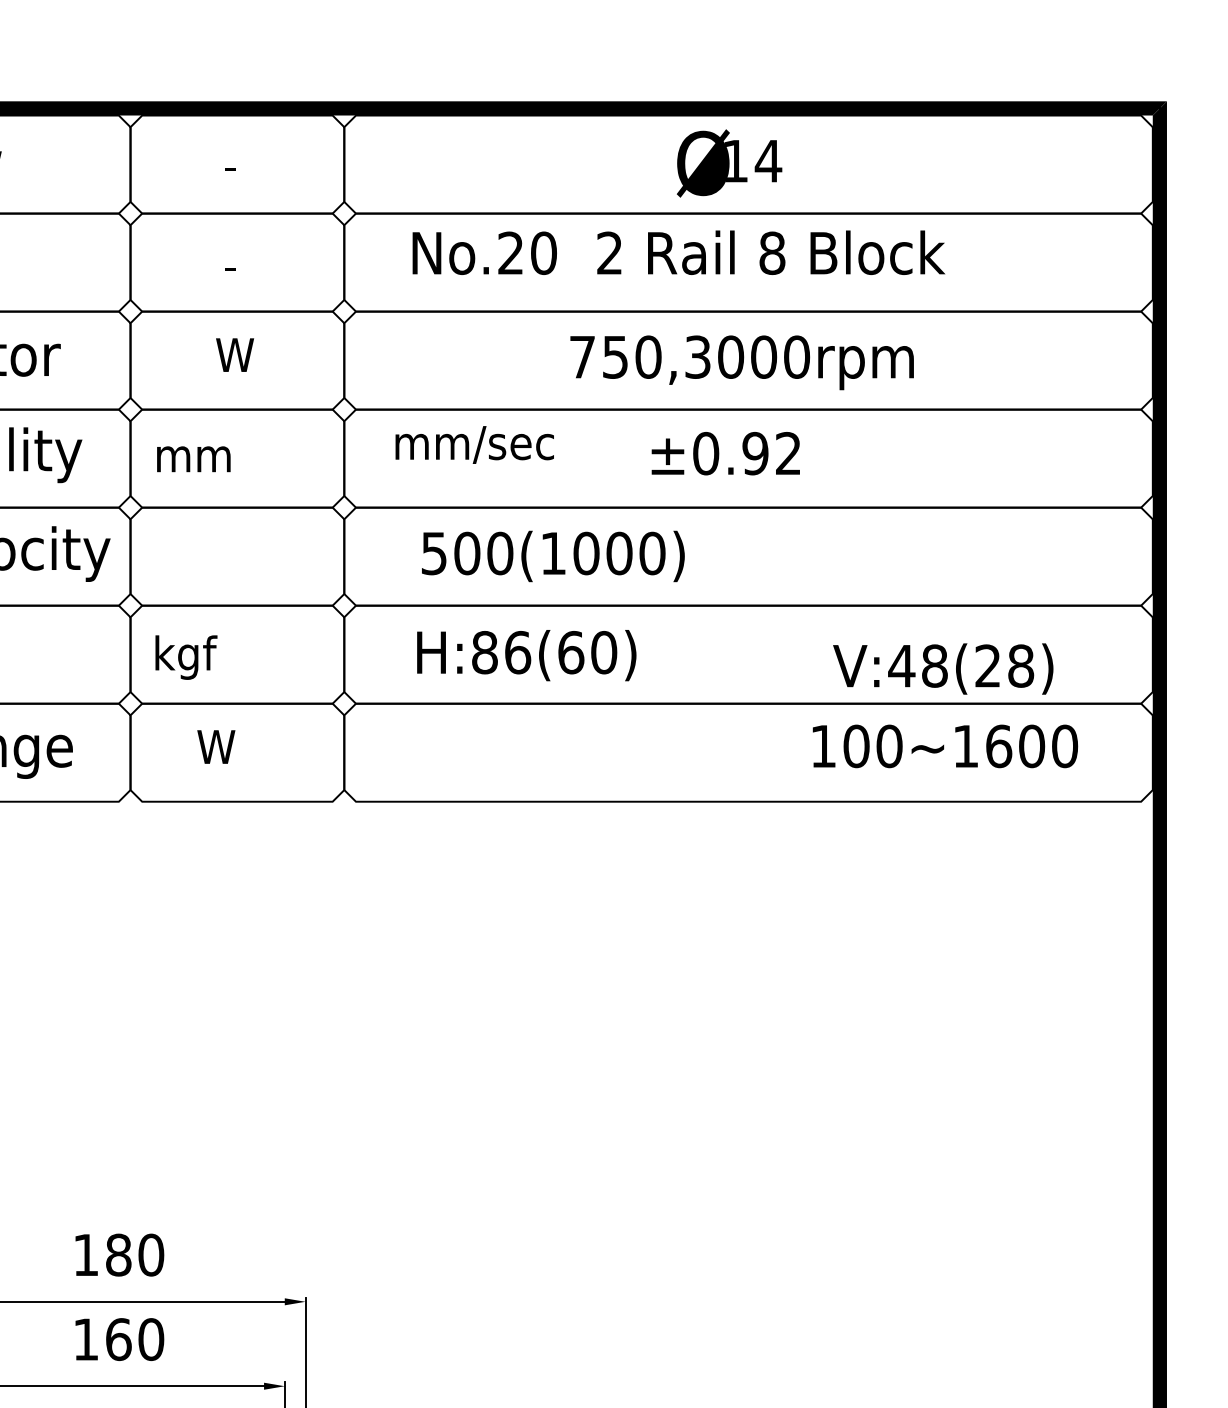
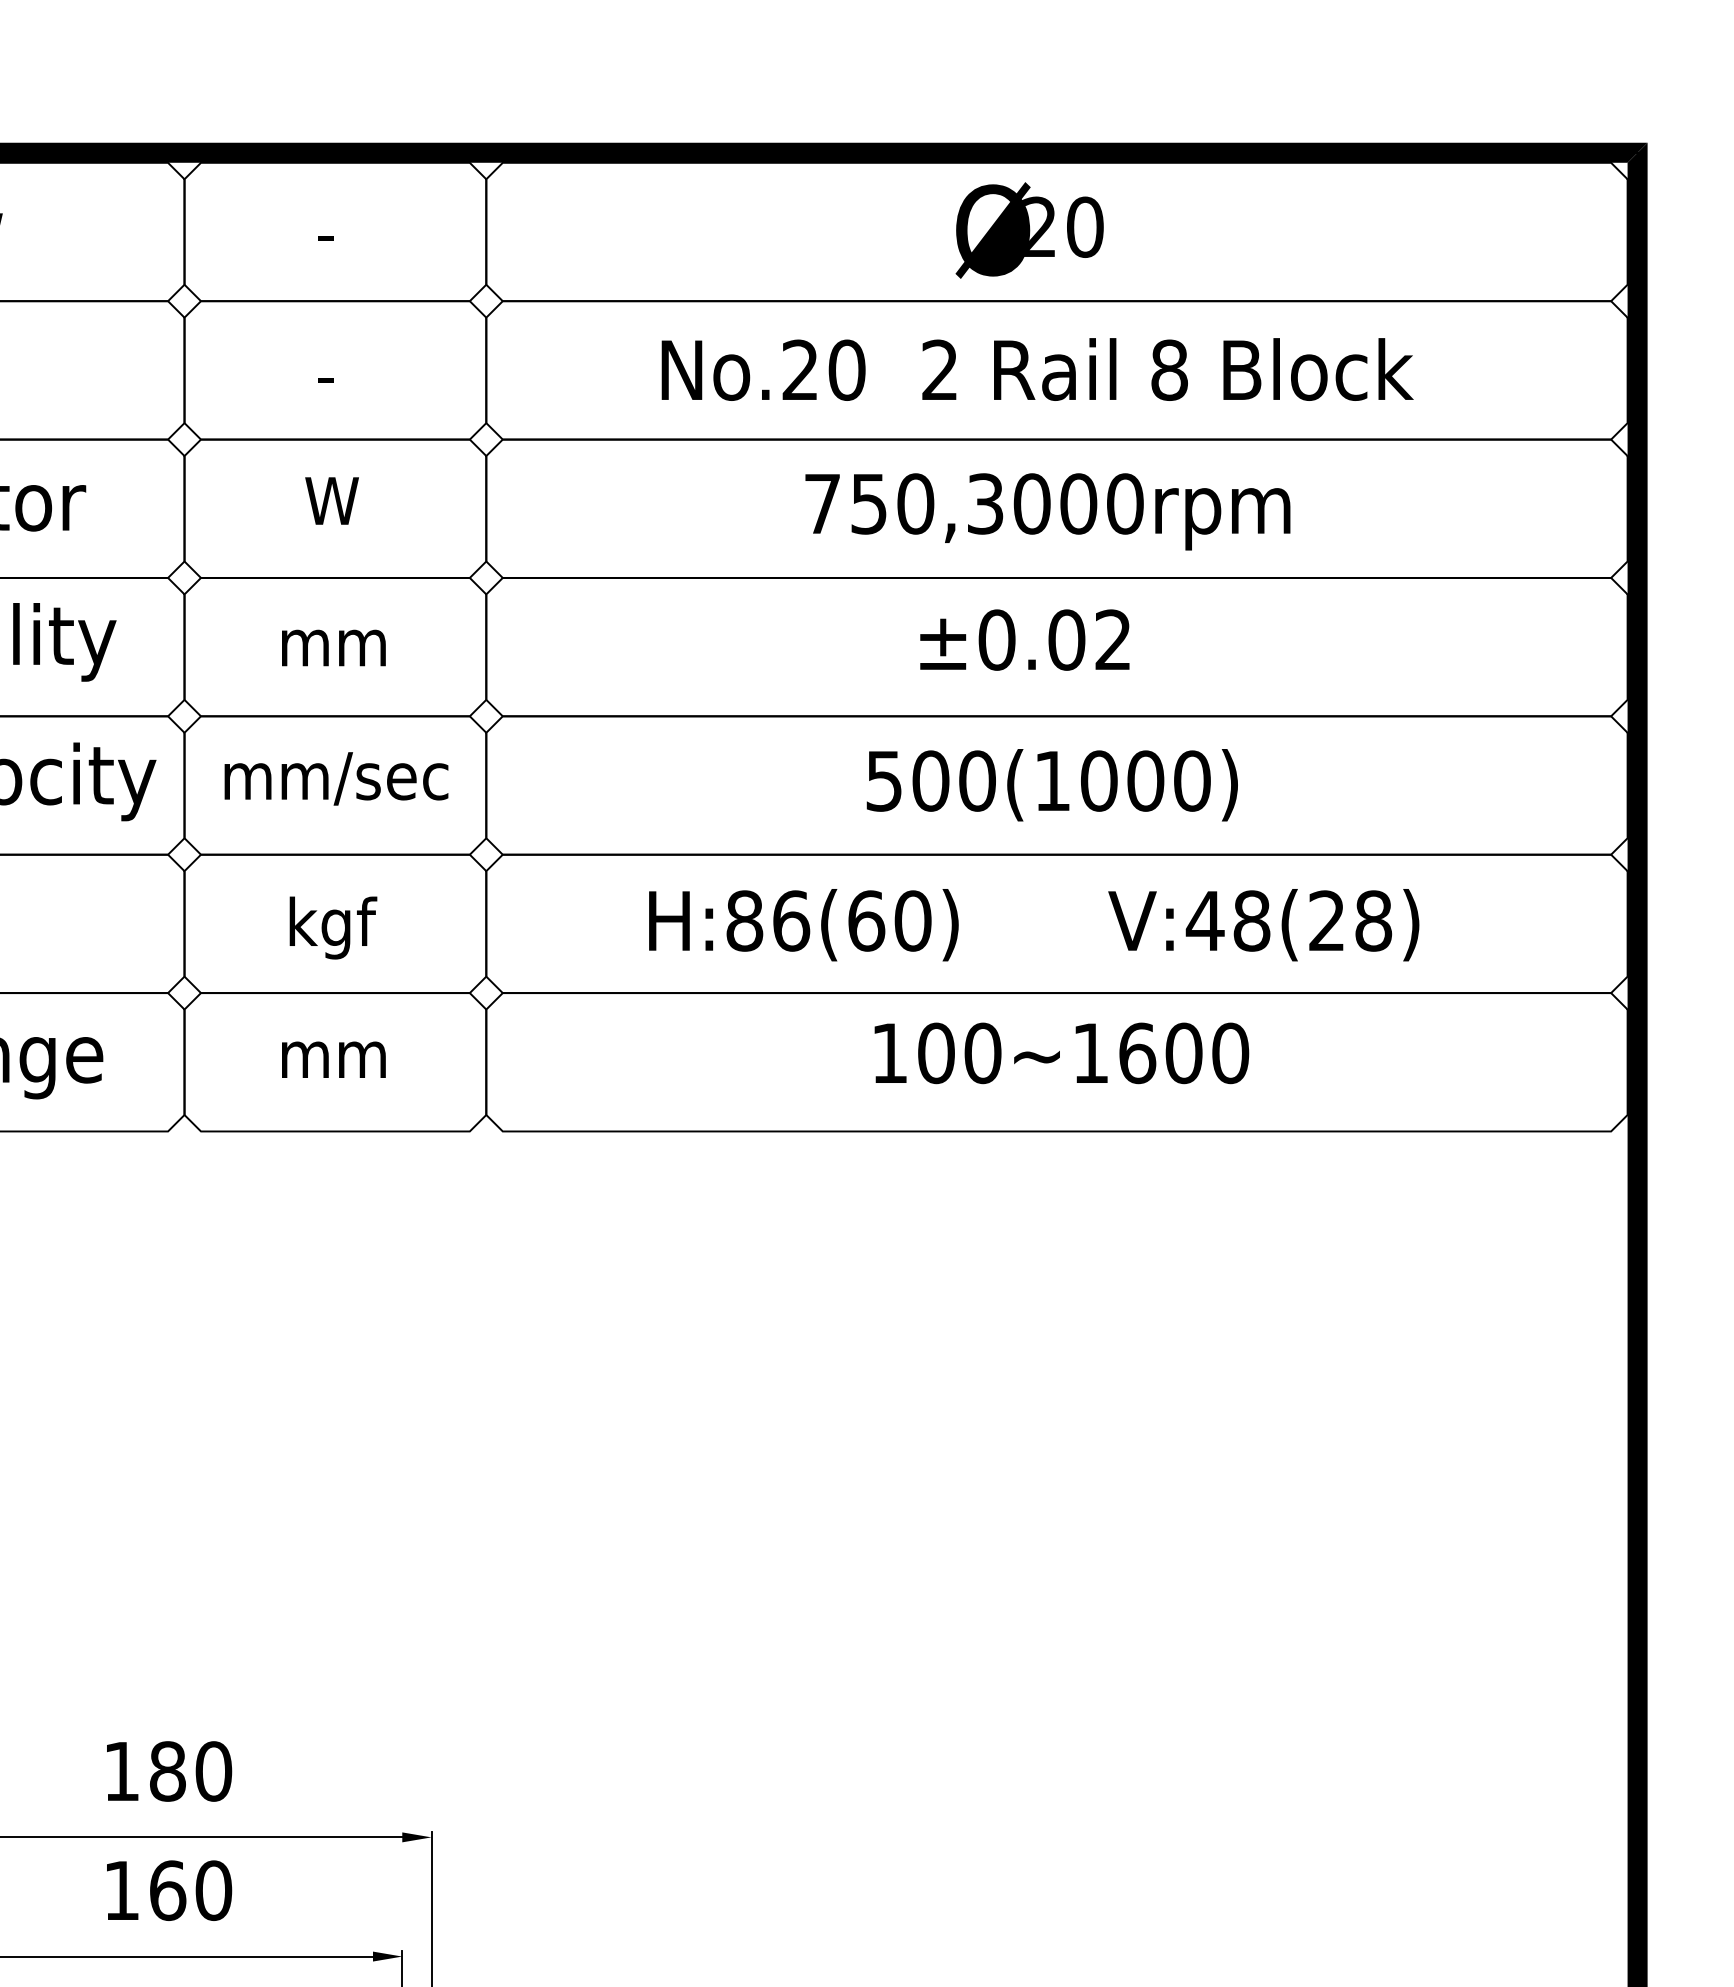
text: (753, 160) -> (1063, 226), 14 -> 20
text: (678, 252) -> (1037, 369), moved
text: (474, 444) -> (336, 778), moved
text: (755, 453) -> (1066, 639), ±0.92 -> ±0.02
text: (193, 458) -> (333, 647), moved
text: (552, 556) -> (1051, 785), moved
text: (526, 655) -> (803, 925), moved
text: (186, 657) -> (333, 927), moved
text: (943, 669) -> (1263, 925), moved
text: (234, 746) -> (331, 1053), W -> mm
text: (945, 746) -> (1061, 1053), moved

